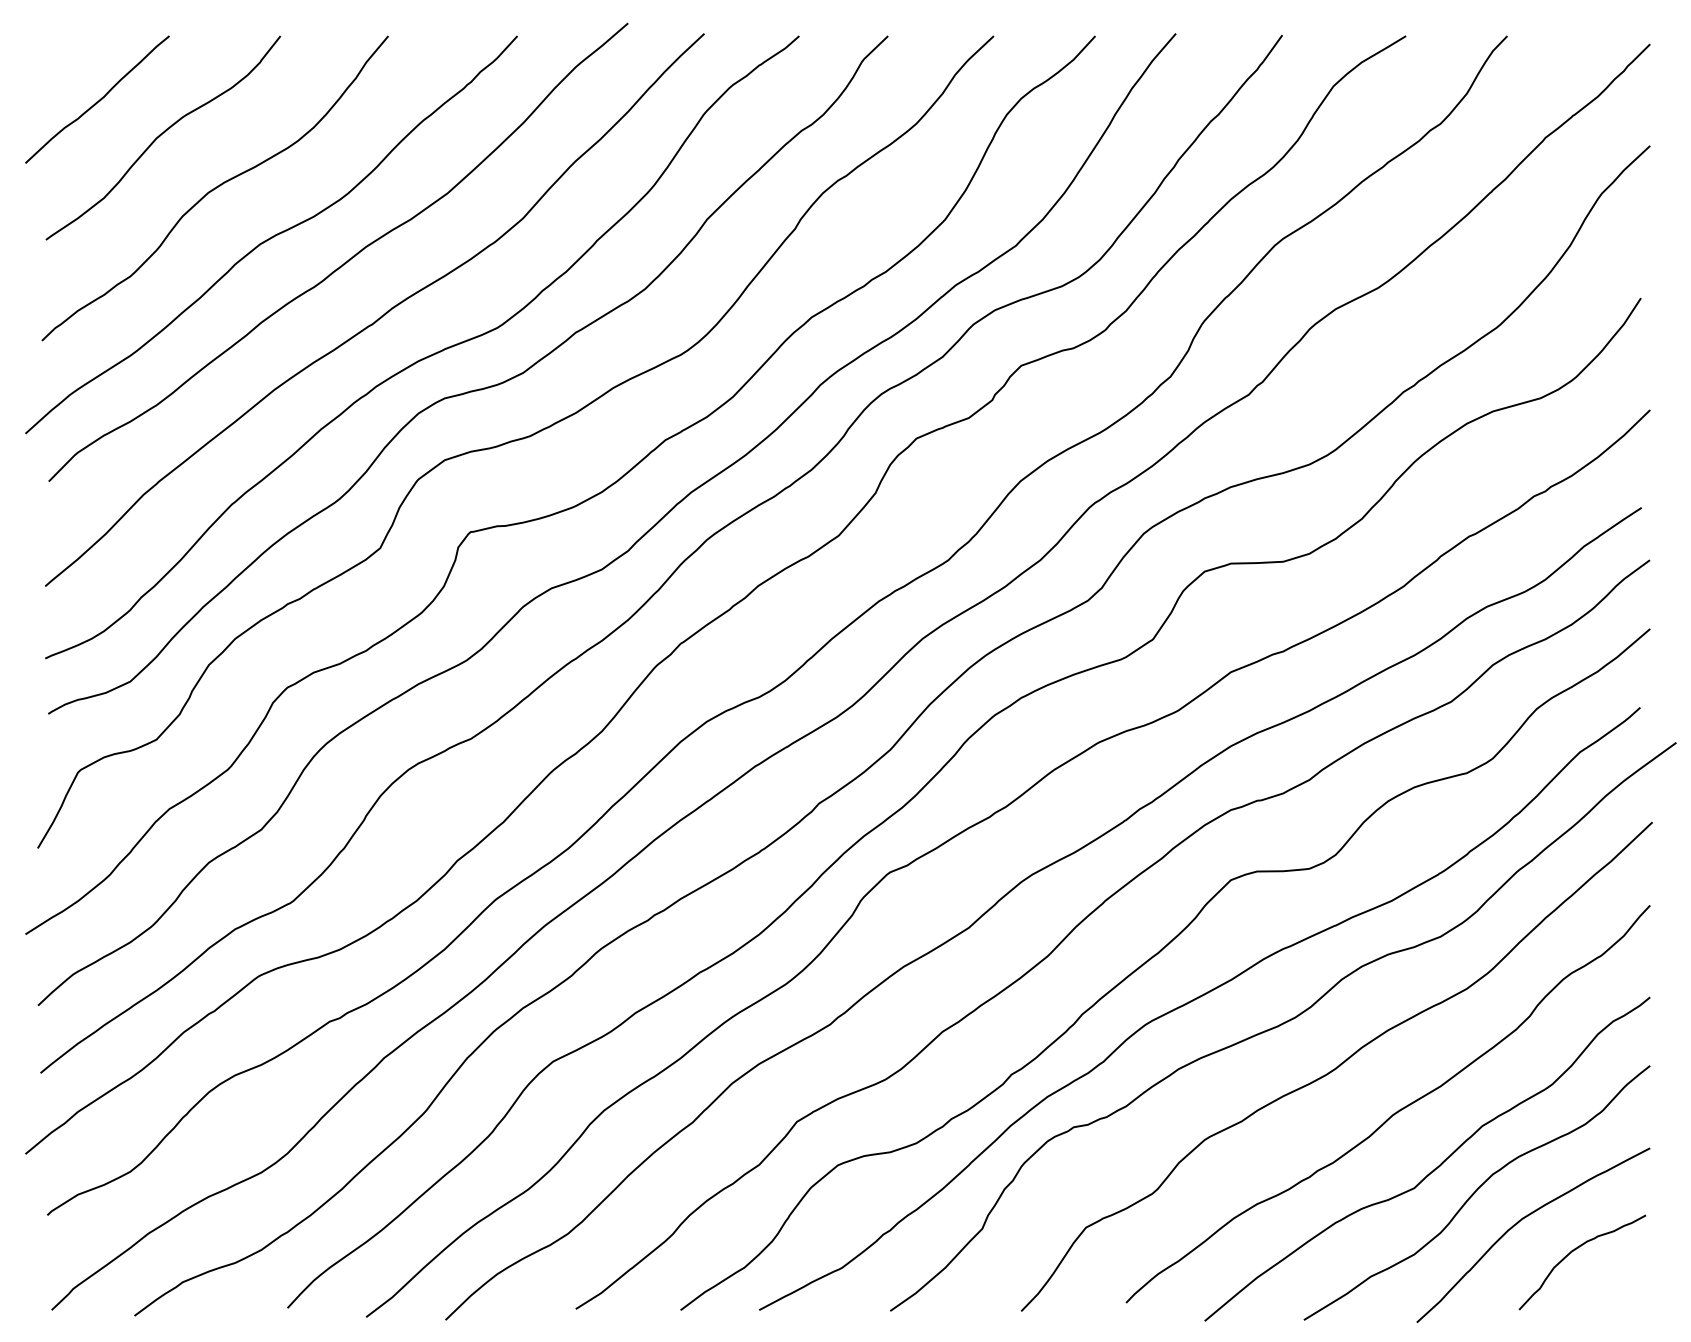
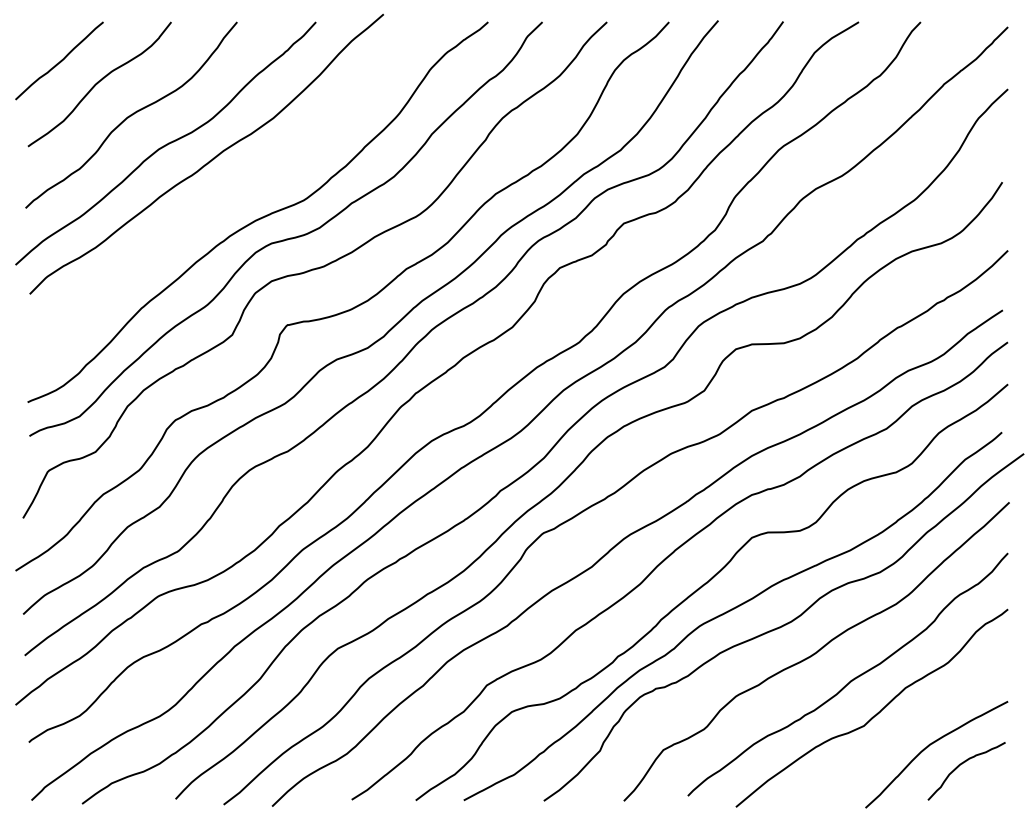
curve: (378, 316) -> (231, 193), removed
curve: (1477, 1192) -> (902, 728), removed

